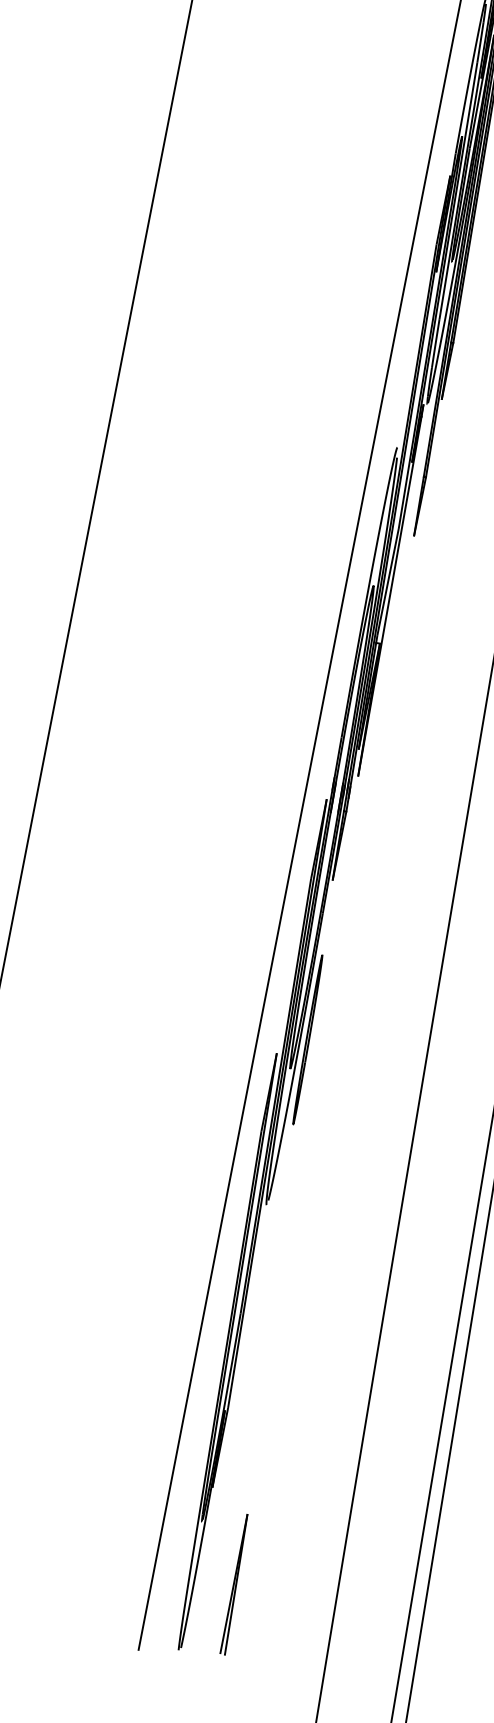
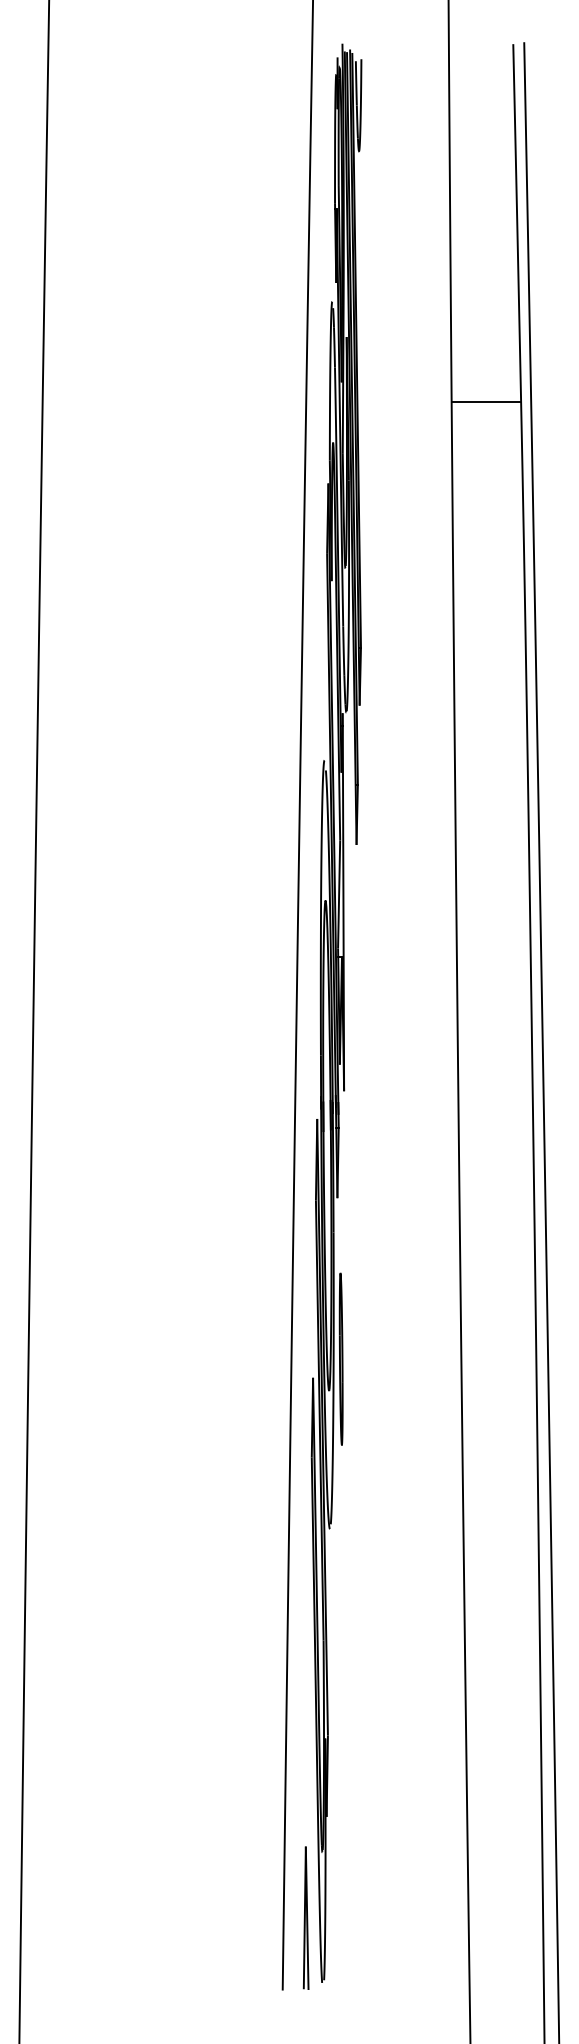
part: (234, 1583) -> (305, 1917), moved

